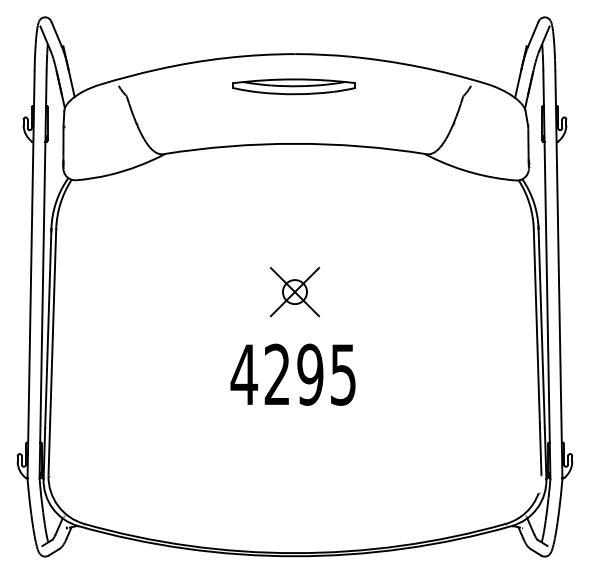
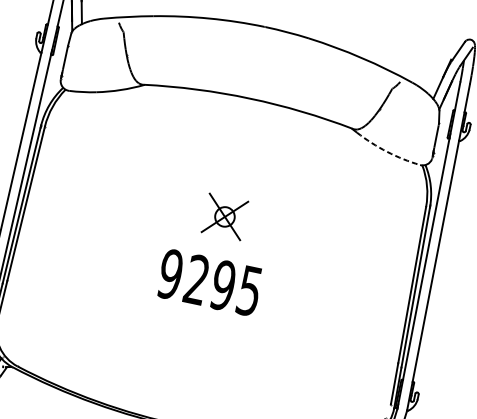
part: (293, 86) -> (258, 52), removed
arc: (472, 172) -> (386, 151), solid -> dashed
text: (244, 374) -> (170, 274), 4295 -> 9295

